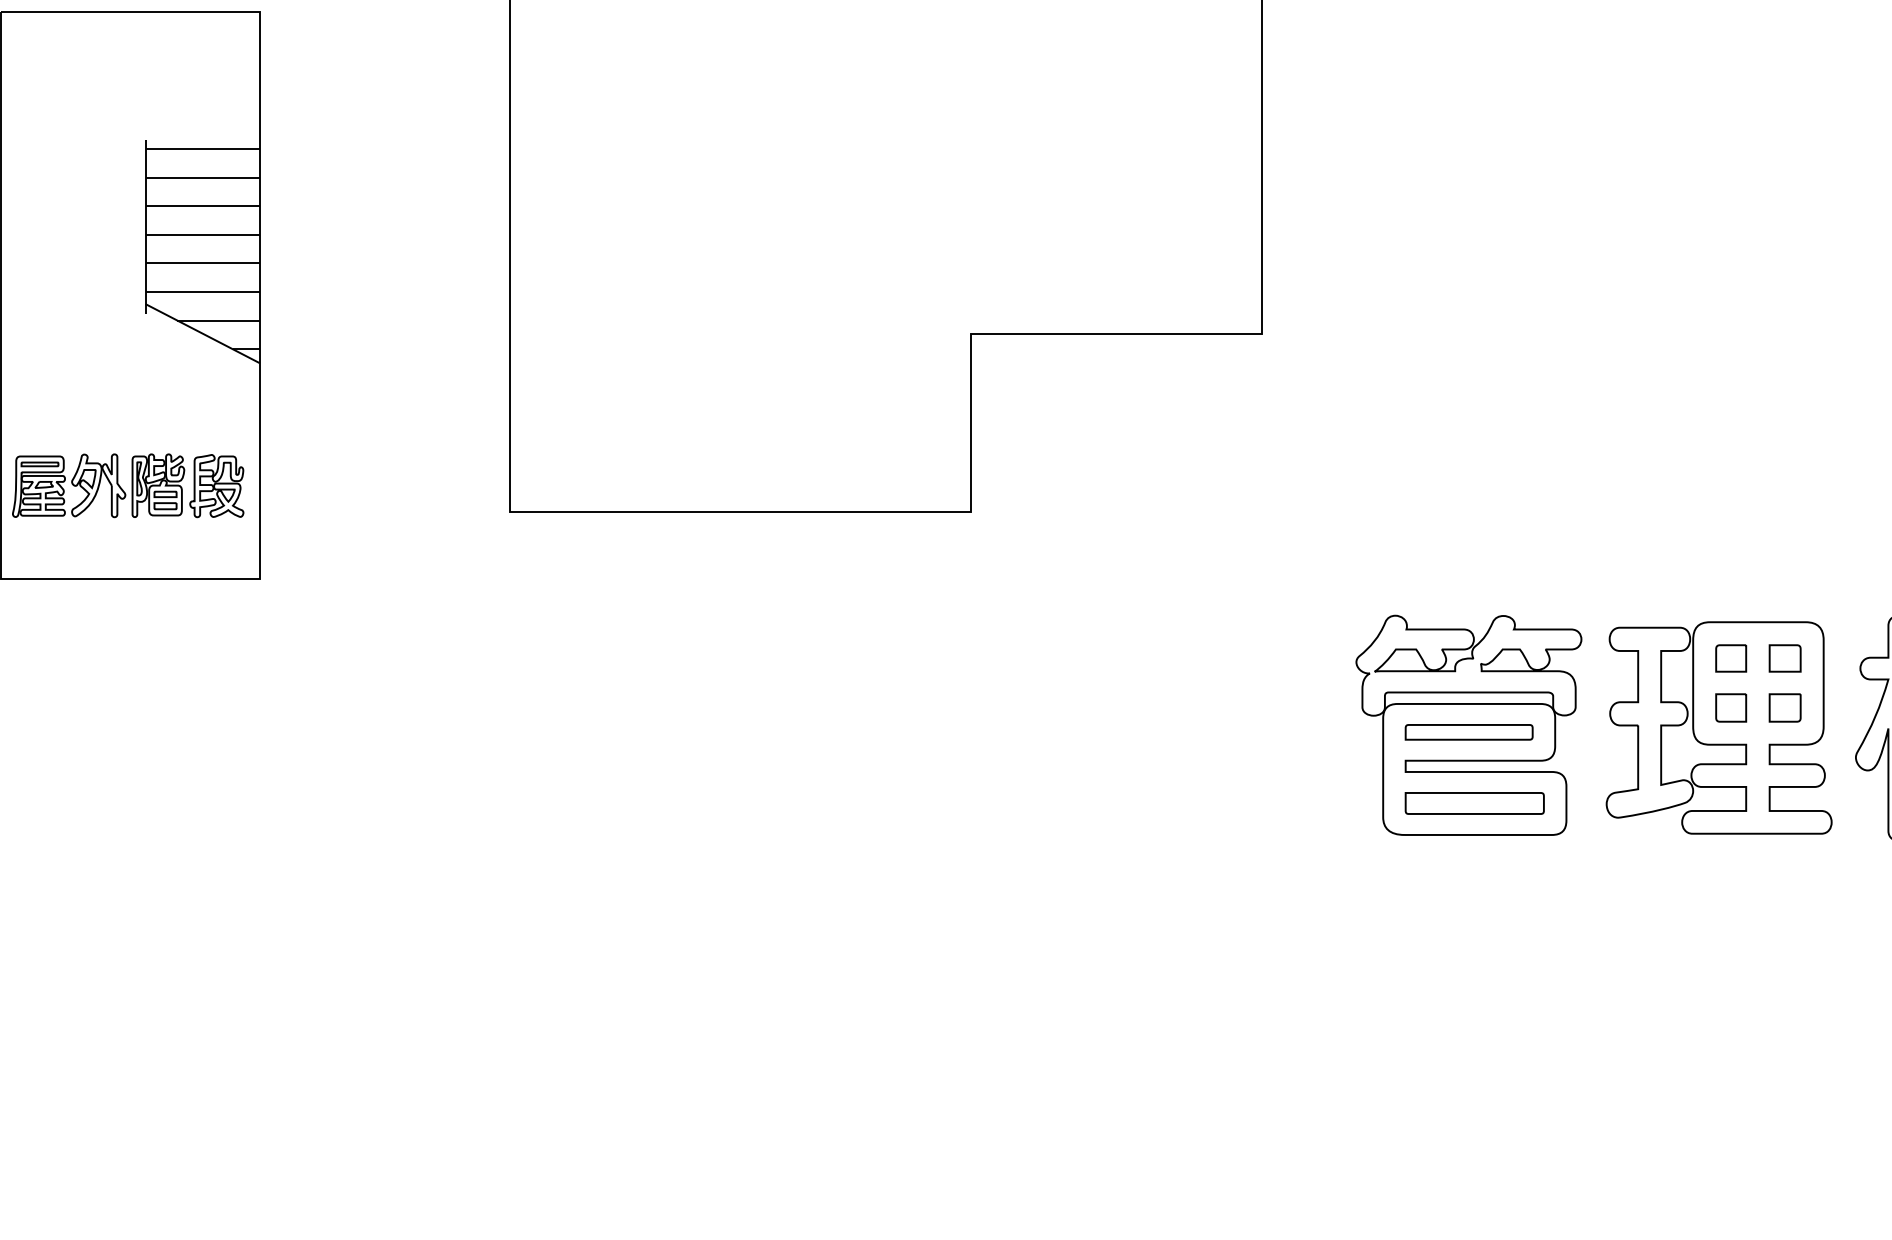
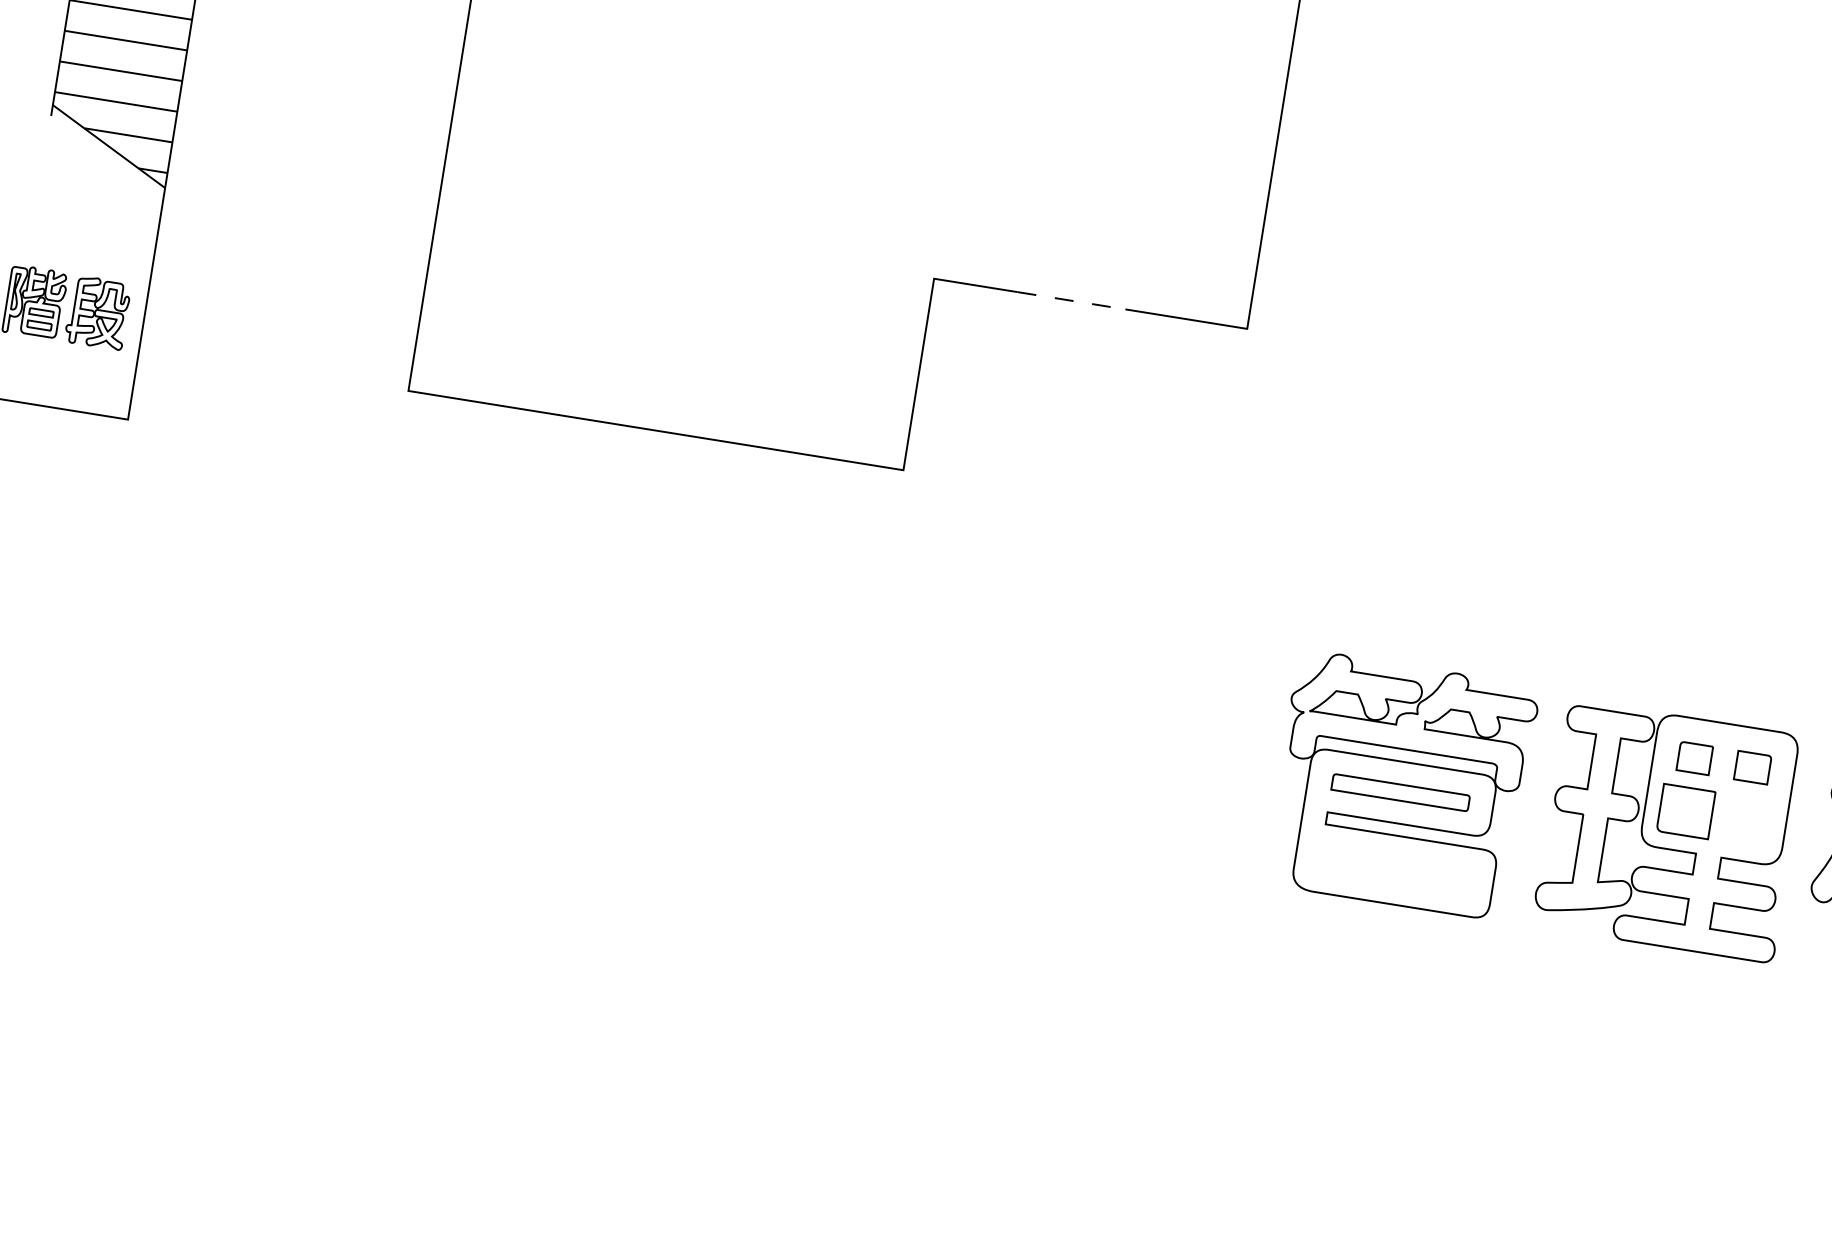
line: (1099, 333) -> (1072, 300), solid -> dashed
part: (1731, 707) -> (1686, 811), size x1.6
part: (1784, 707) -> (1743, 820), removed
part: (1474, 803) -> (1394, 870), removed

